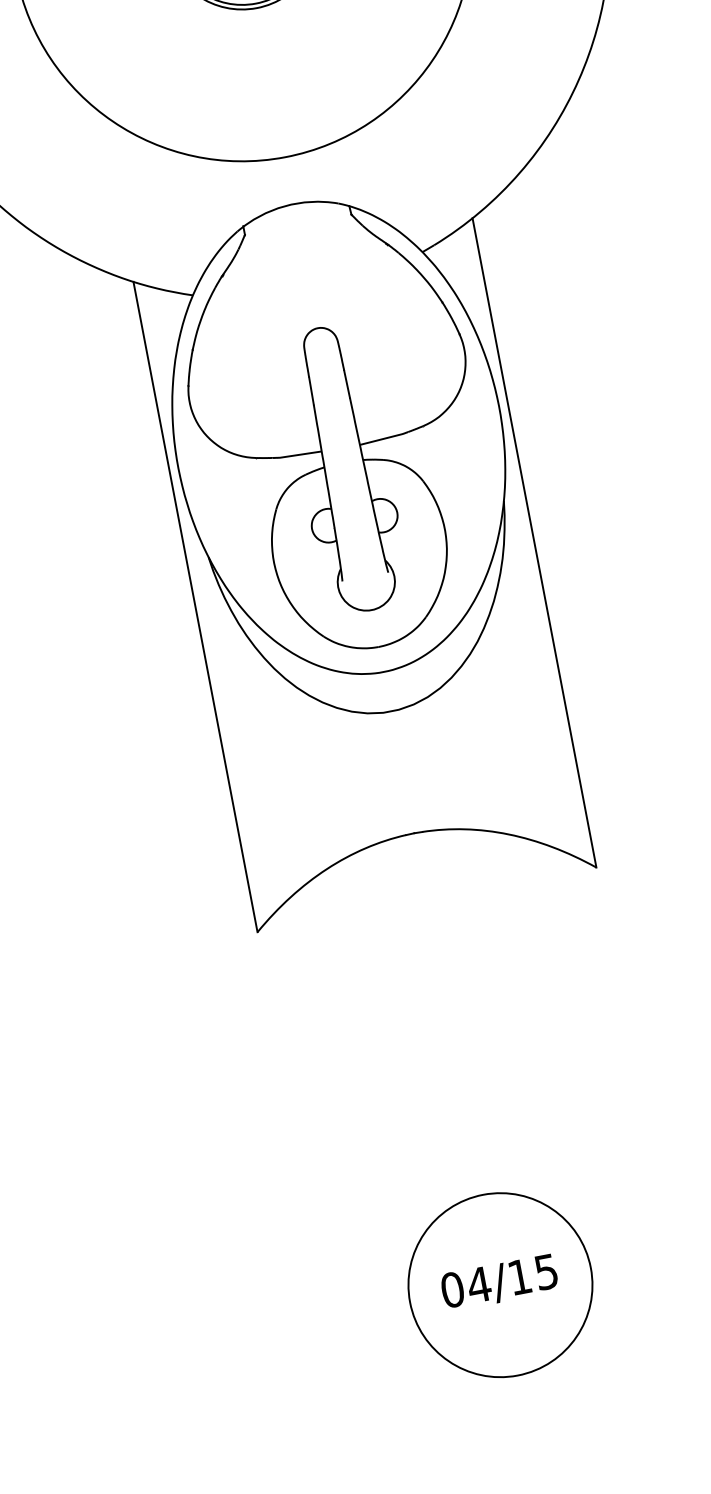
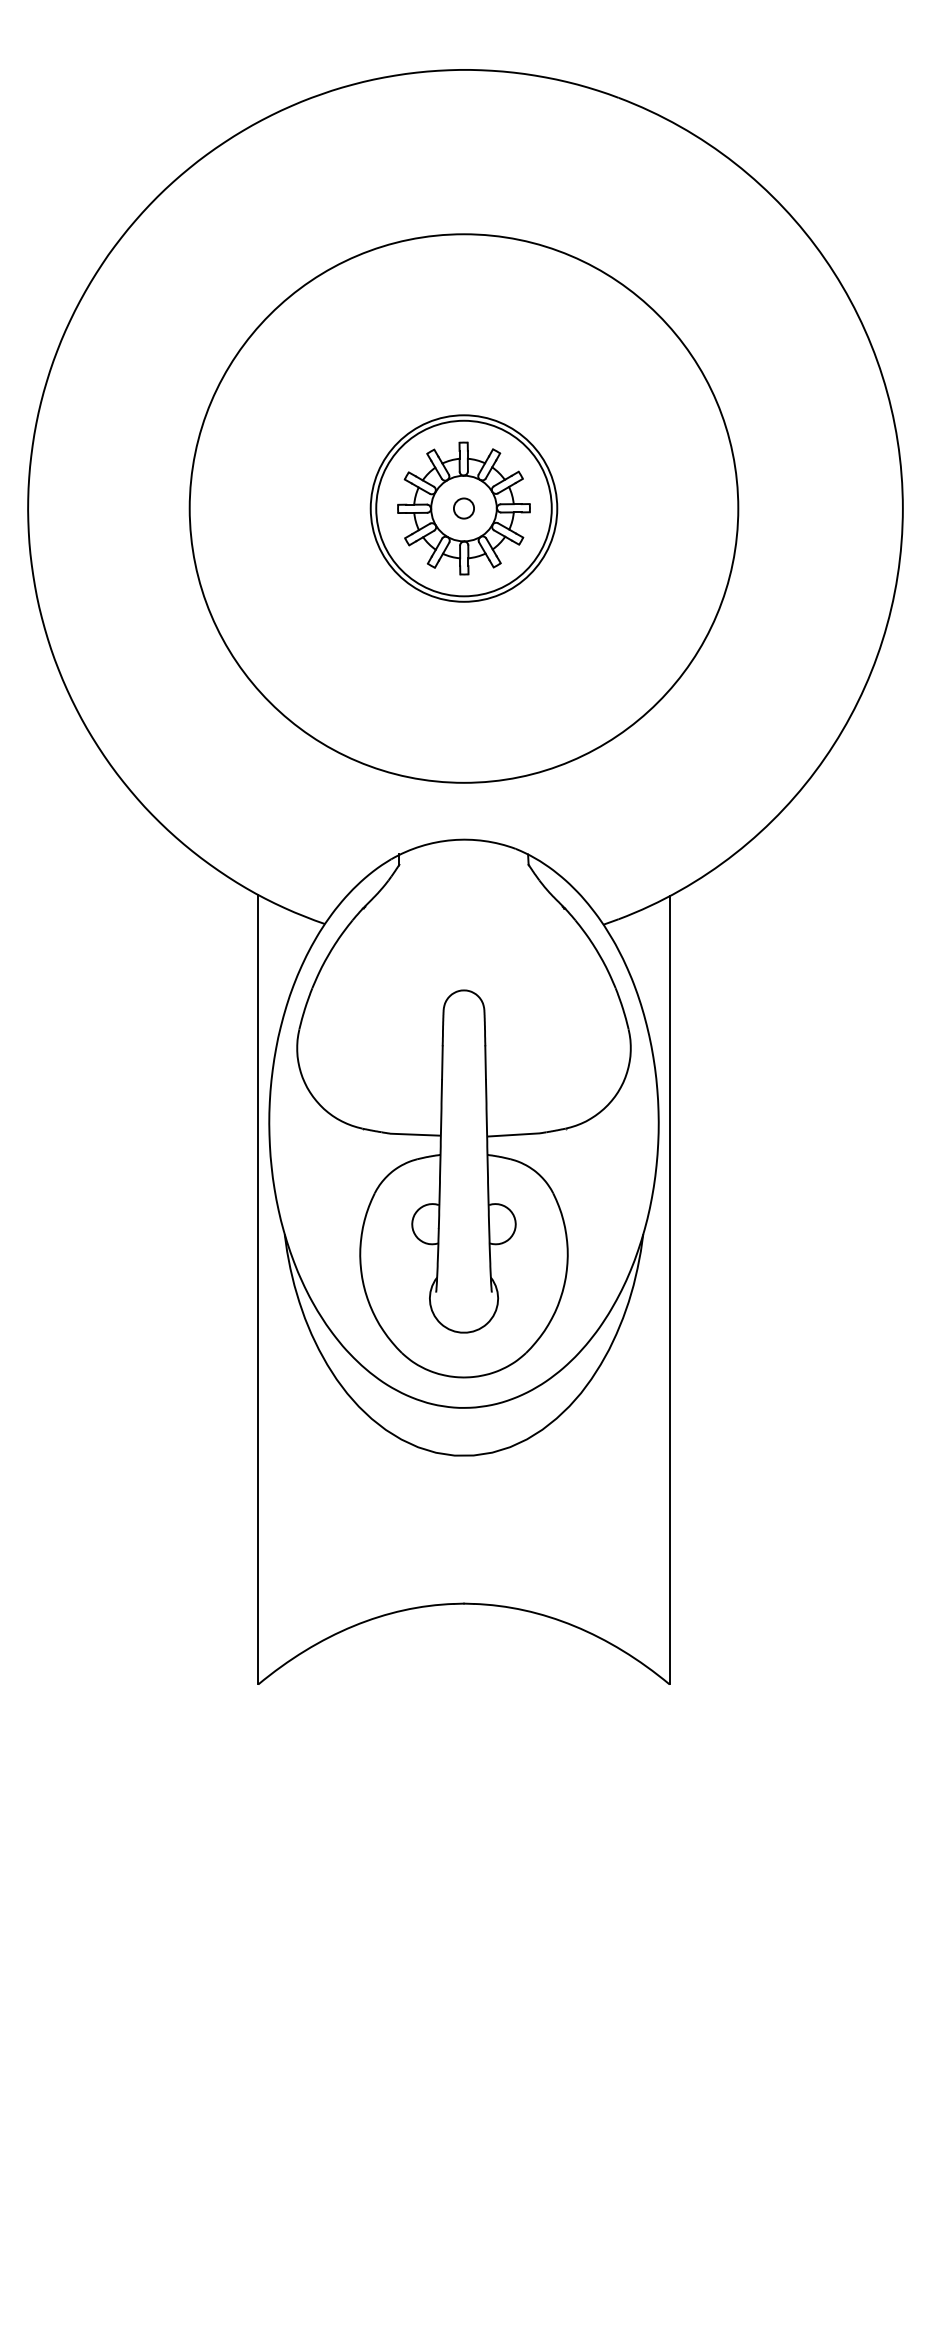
part: (499, 1284) -> (463, 2151), removed

